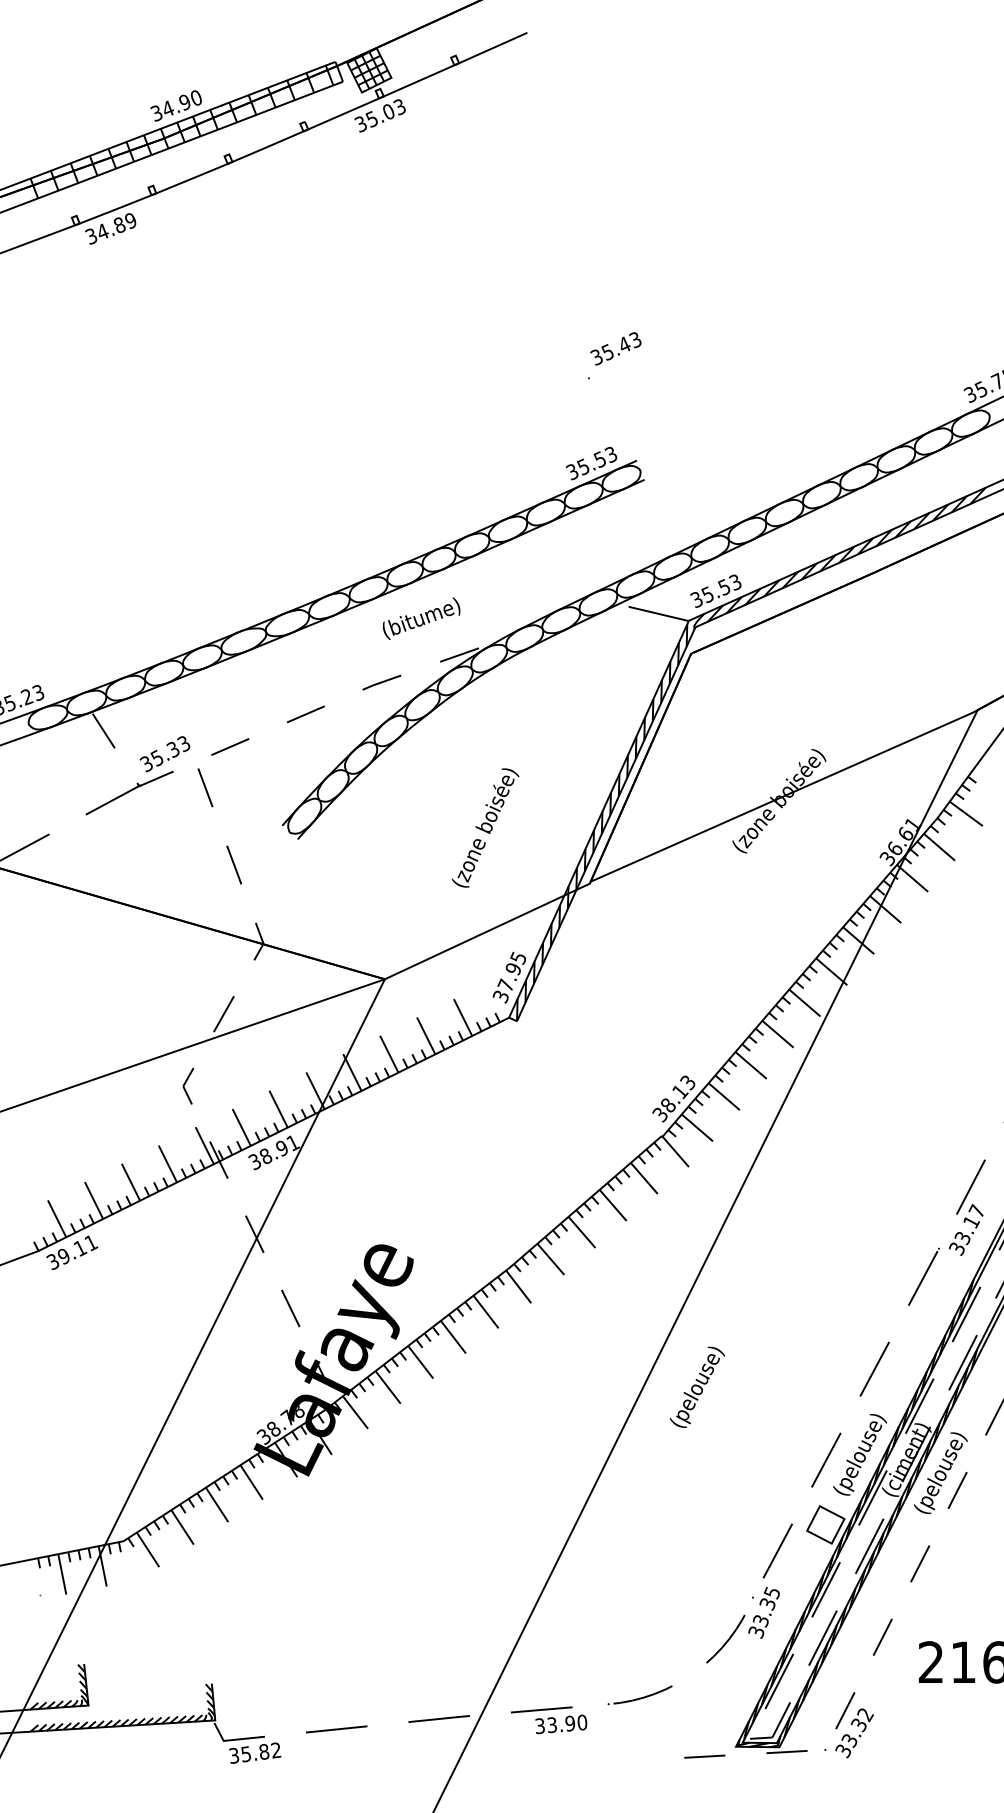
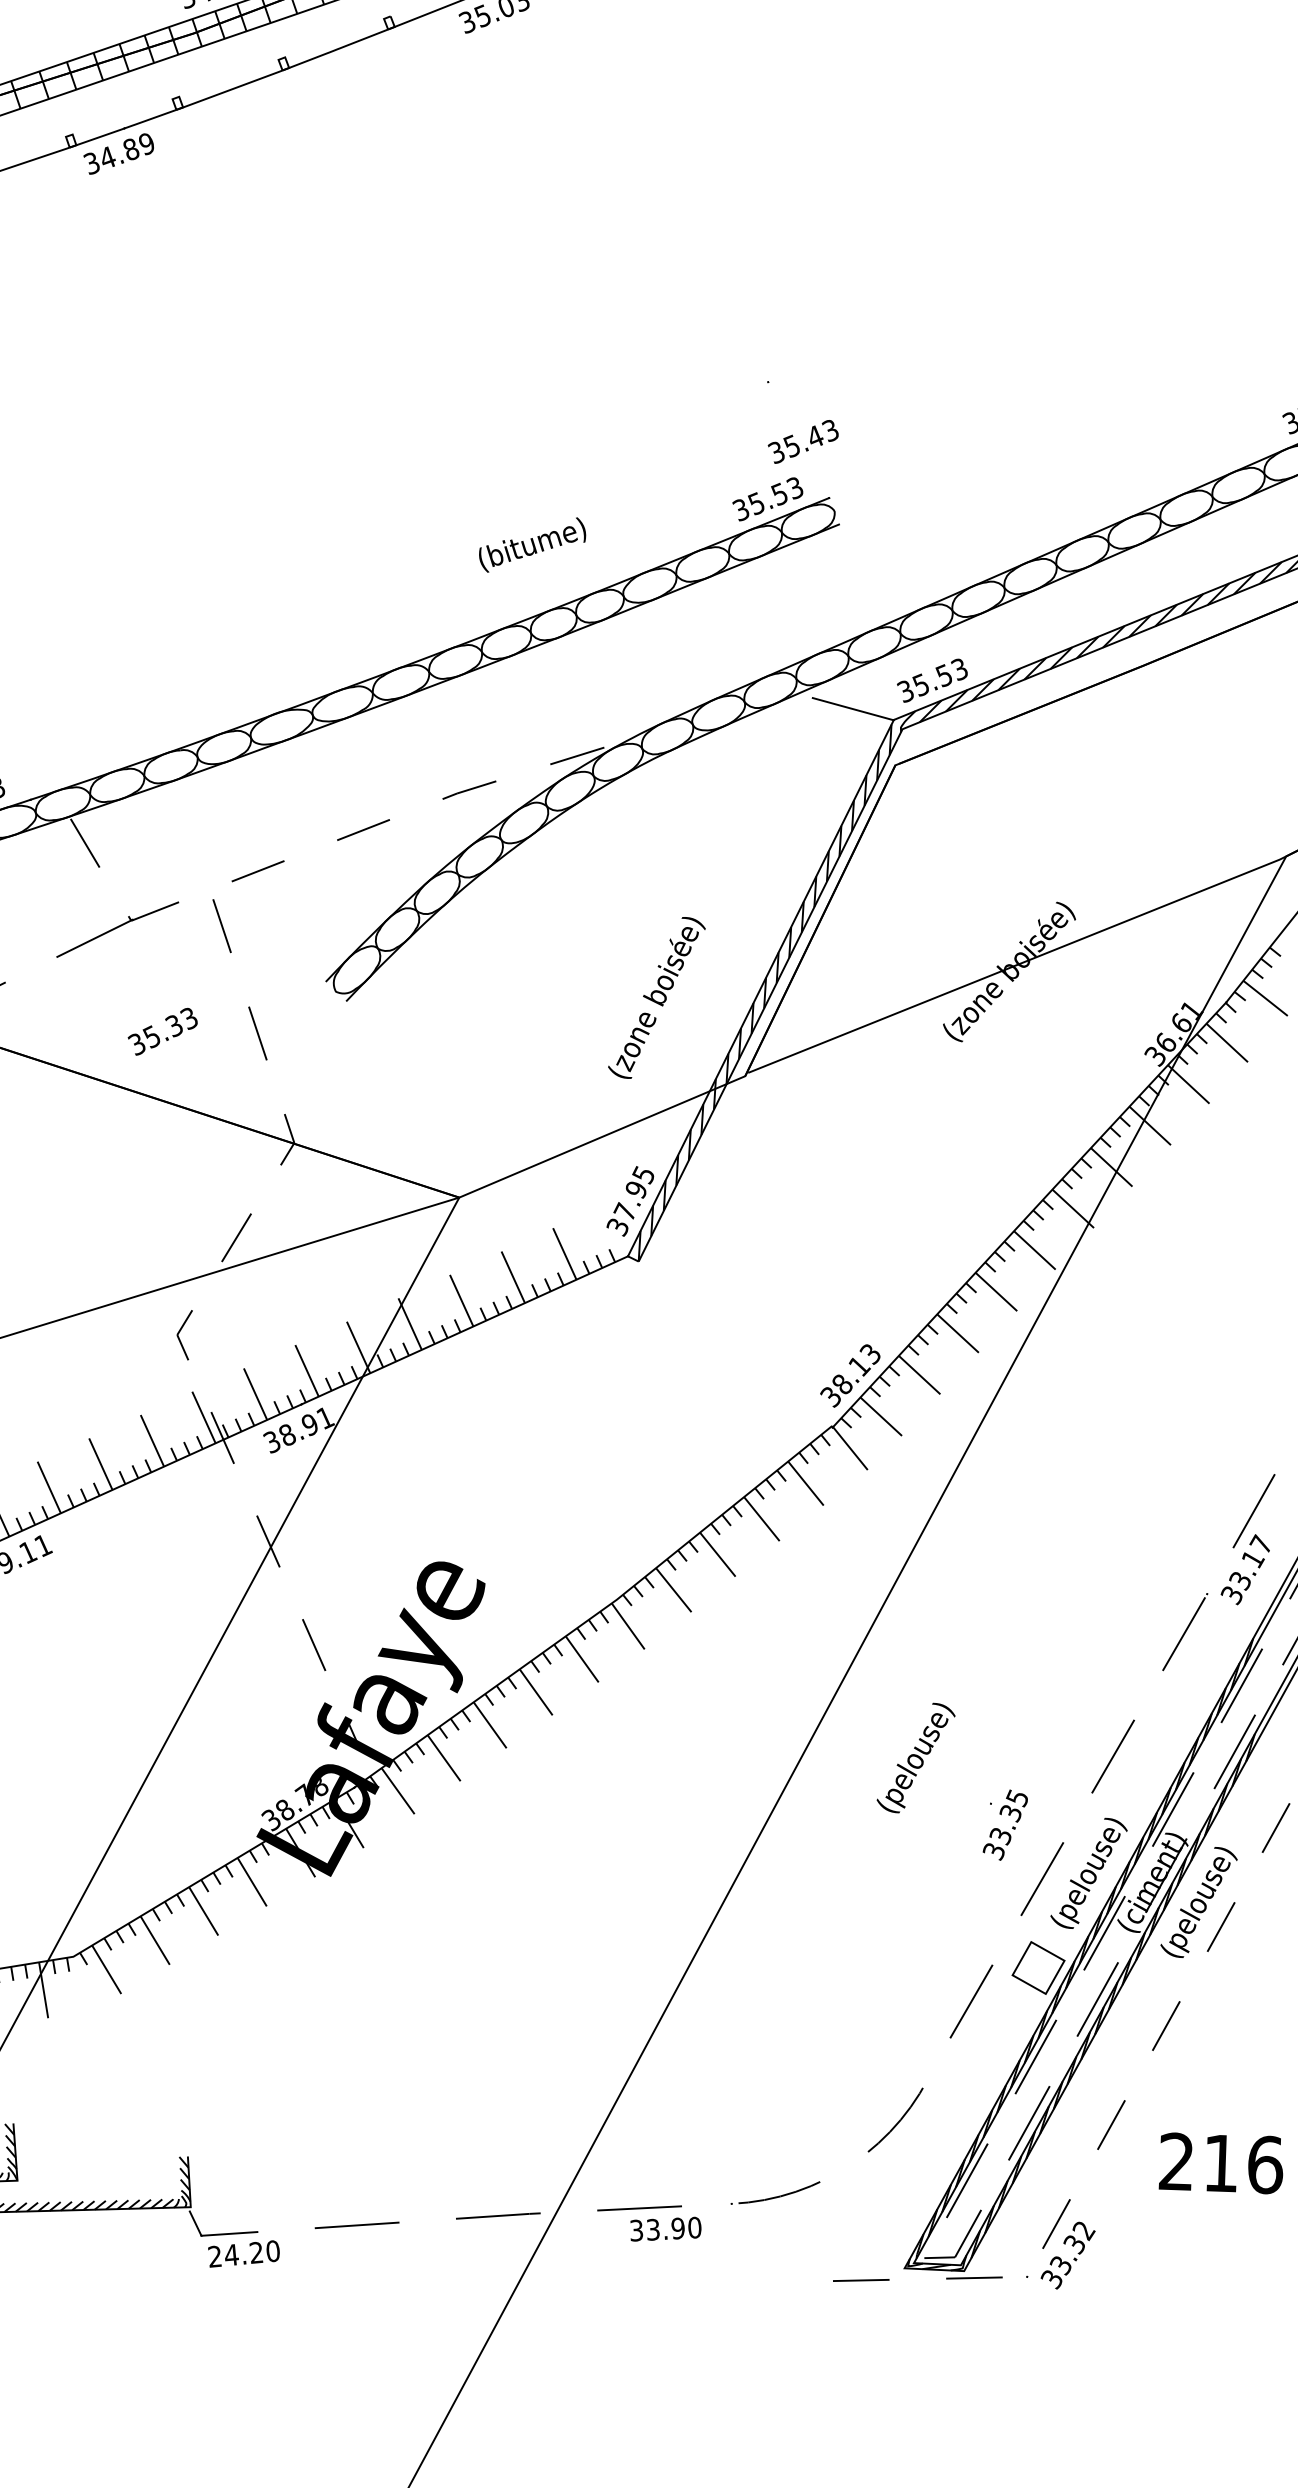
text: (615, 348) -> (802, 441), moved
text: (421, 618) -> (532, 544), moved
text: (164, 754) -> (162, 1032), moved
text: (485, 827) -> (656, 997), moved
text: (697, 1386) -> (916, 1756), moved
part: (763, 1612) -> (1004, 1824), moved
text: (255, 1752) -> (244, 2253), 35.82 -> 24.20

